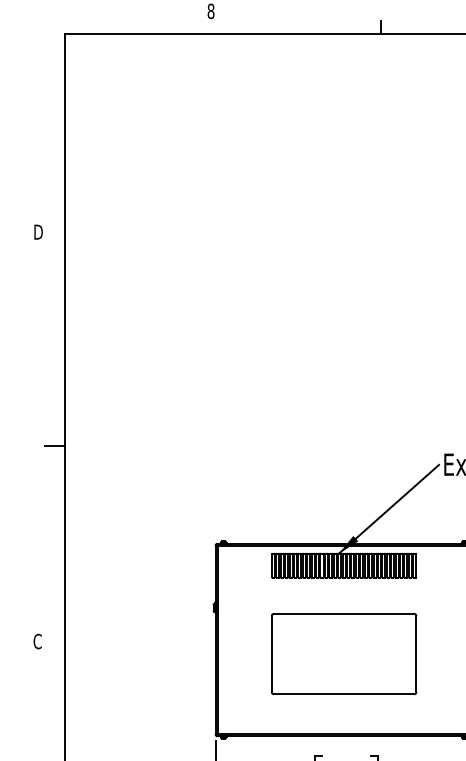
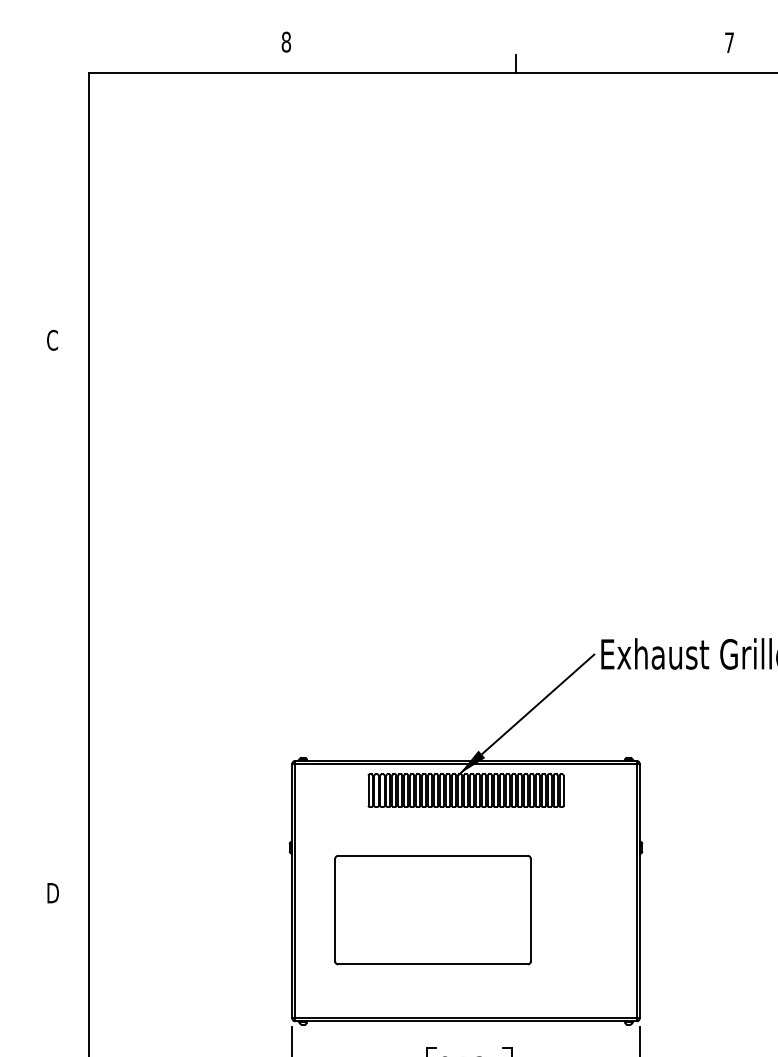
text: (38, 231) -> (53, 339), D -> C
line: (54, 446) -> (74, 629), removed
text: (37, 641) -> (52, 892), C -> D
part: (343, 654) -> (432, 910), moved

